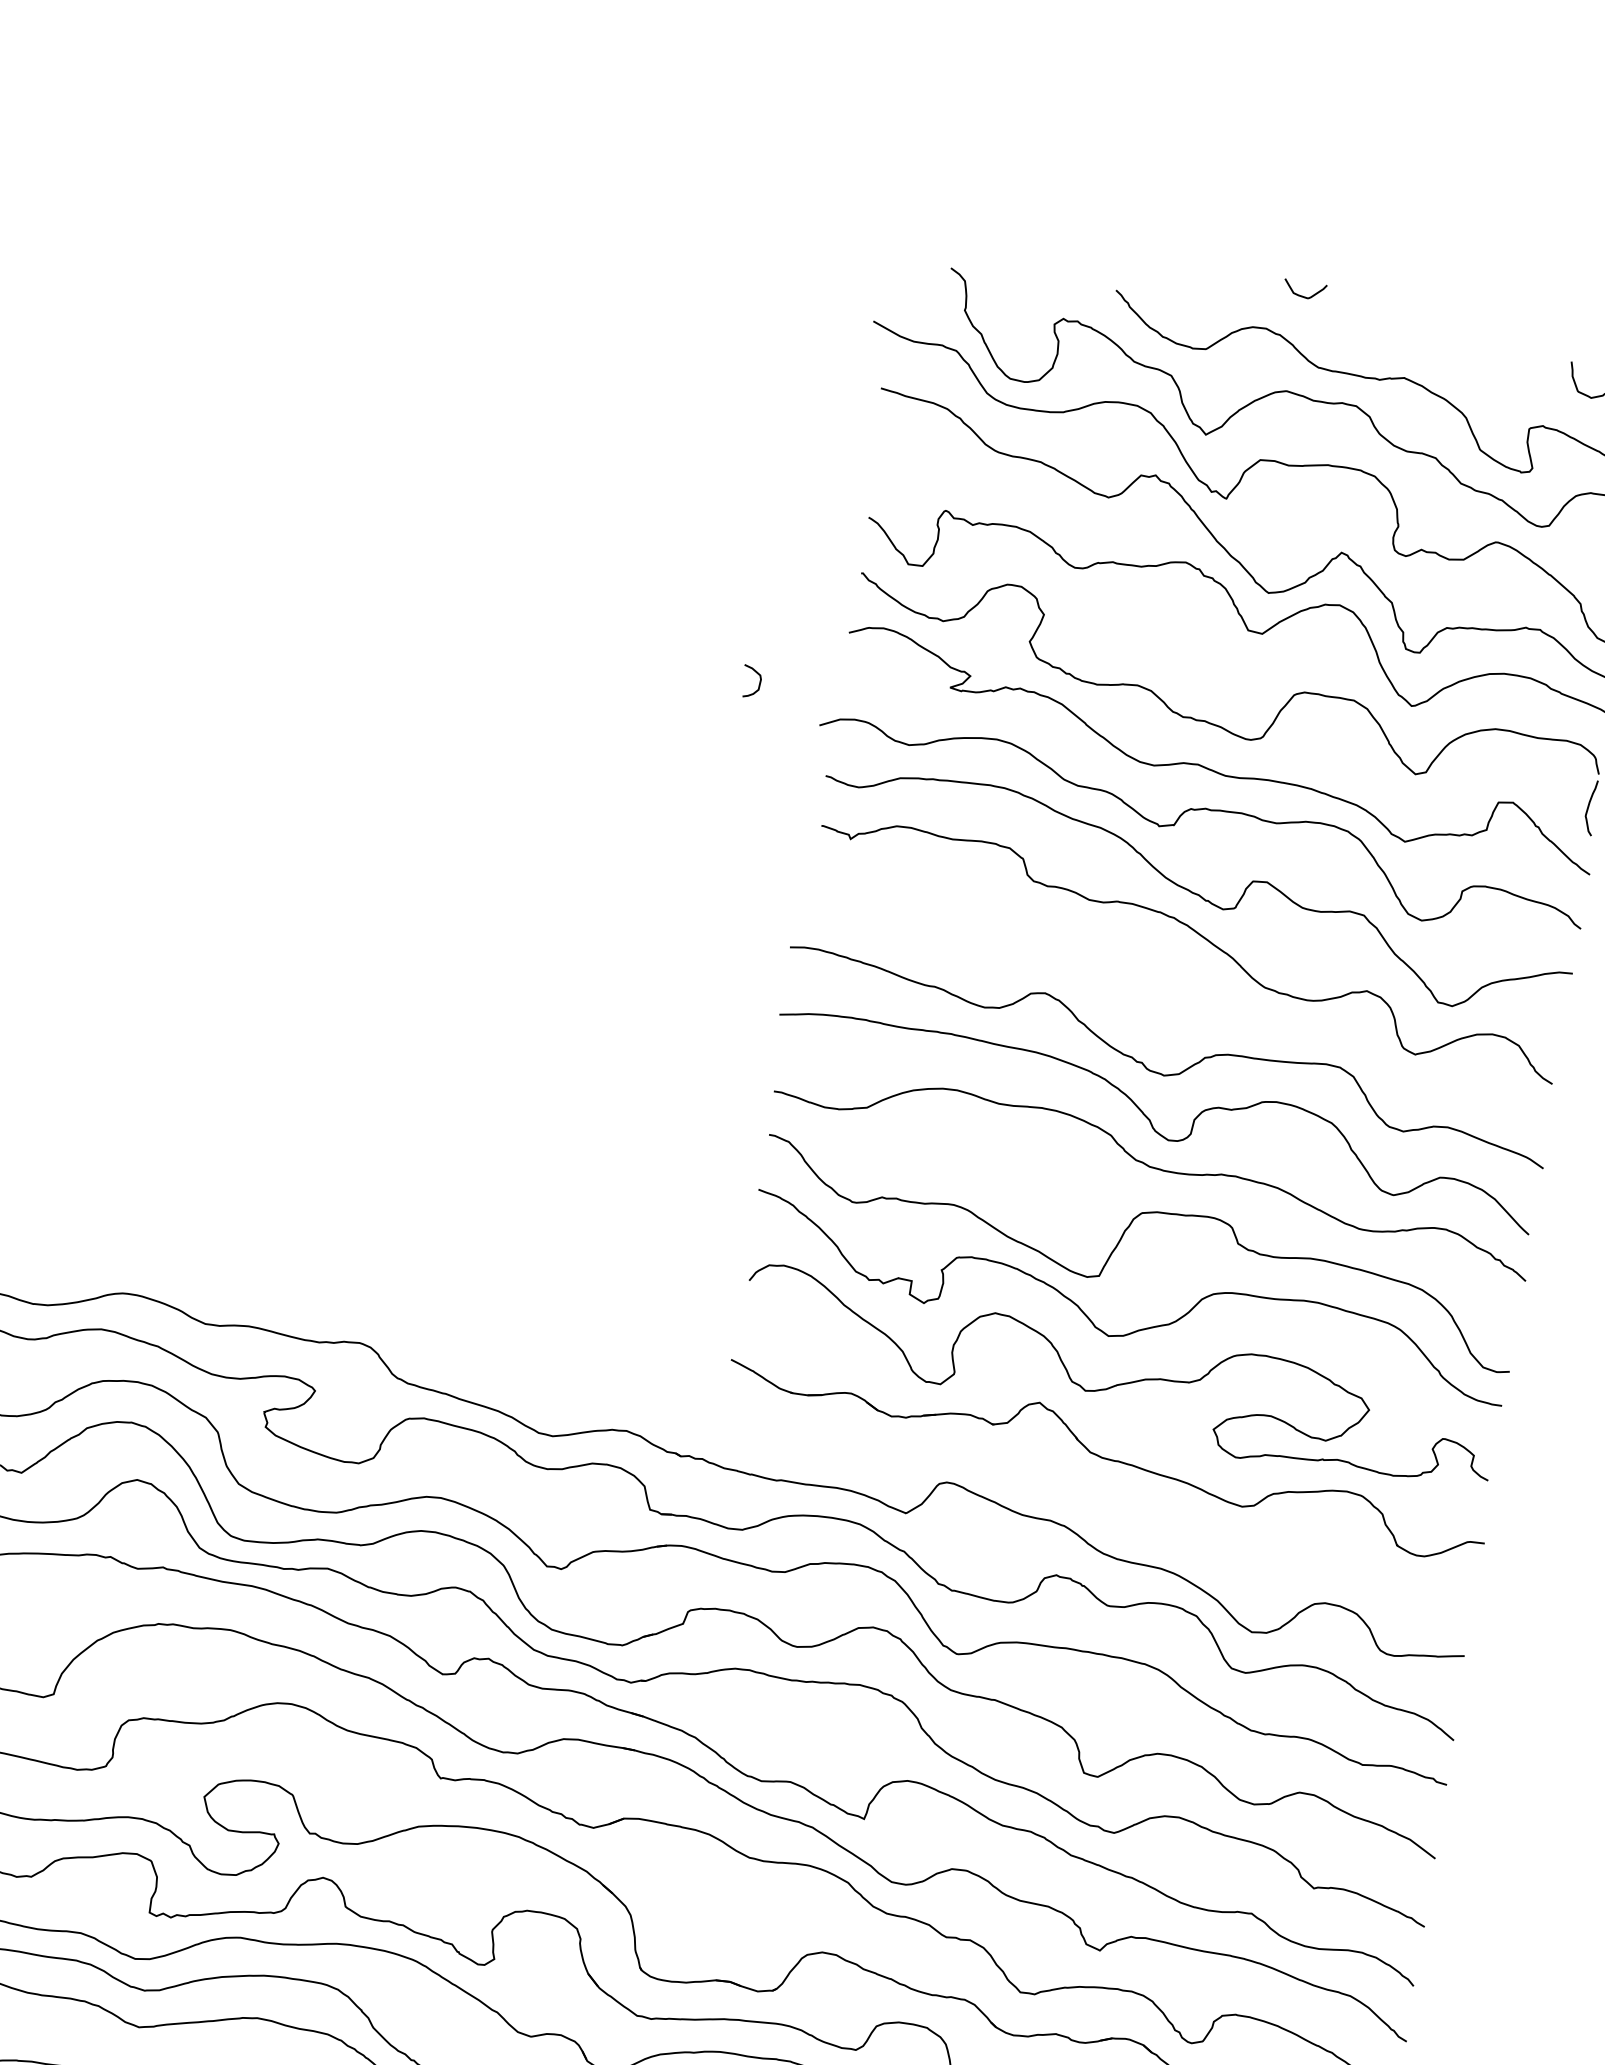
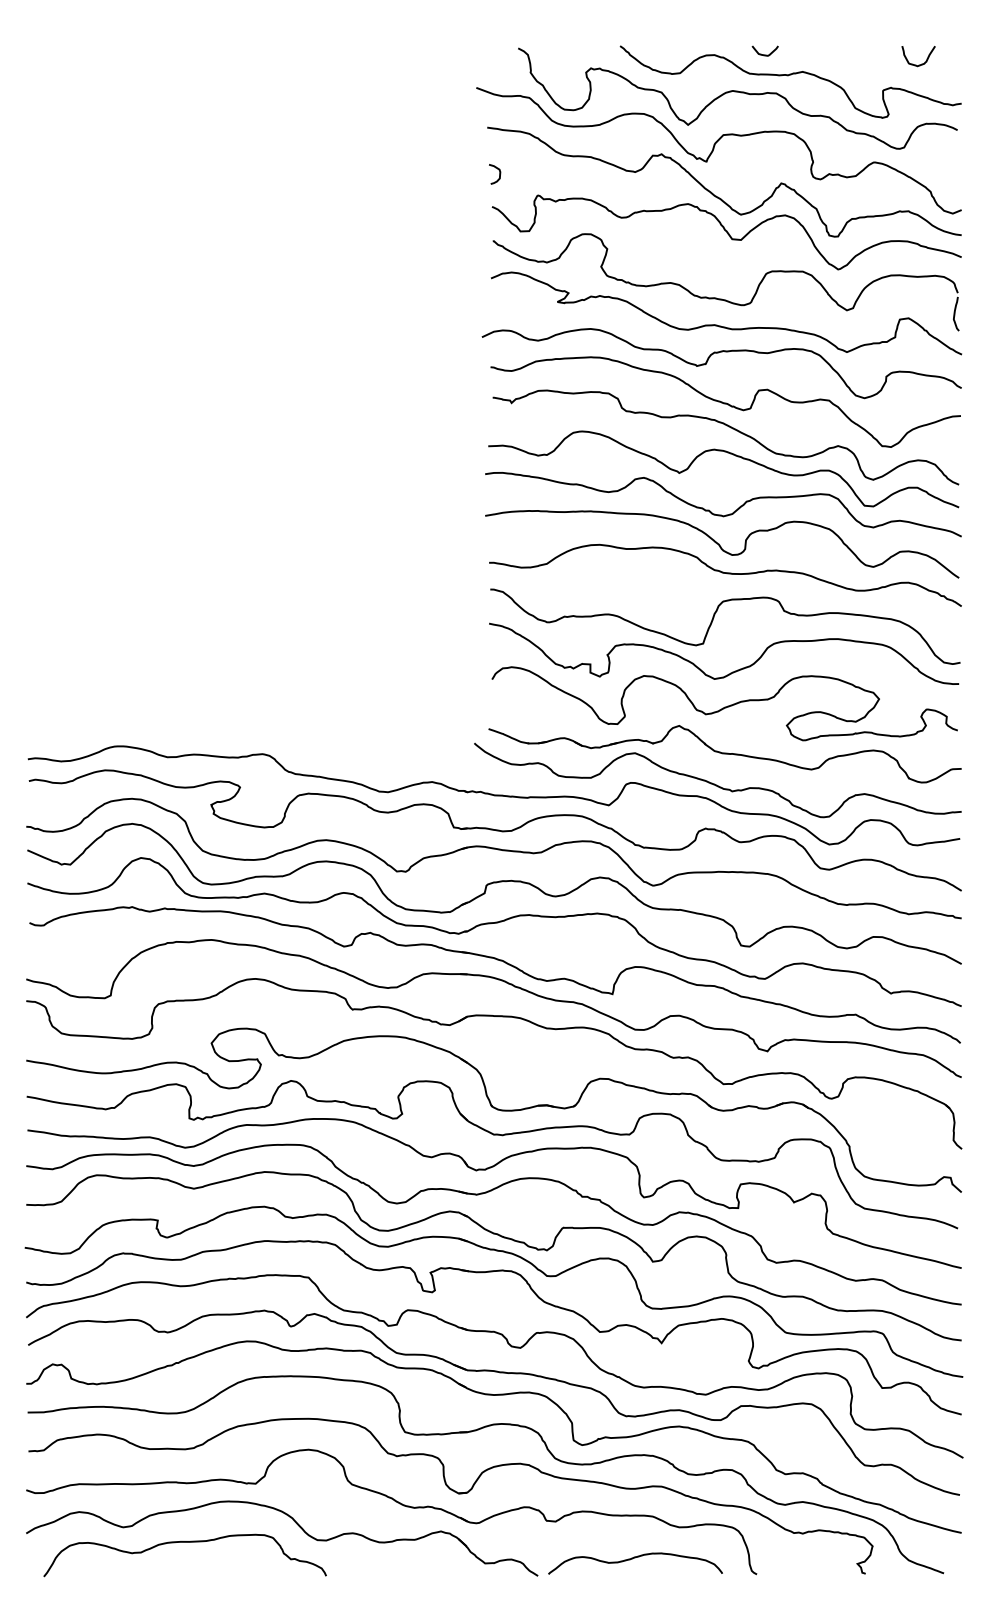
curve: (1302, 295) -> (764, 54), moved
curve: (759, 683) -> (499, 174), moved
curve: (1186, 975) -> (727, 453), added
curve: (1084, 1506) -> (716, 784), added

